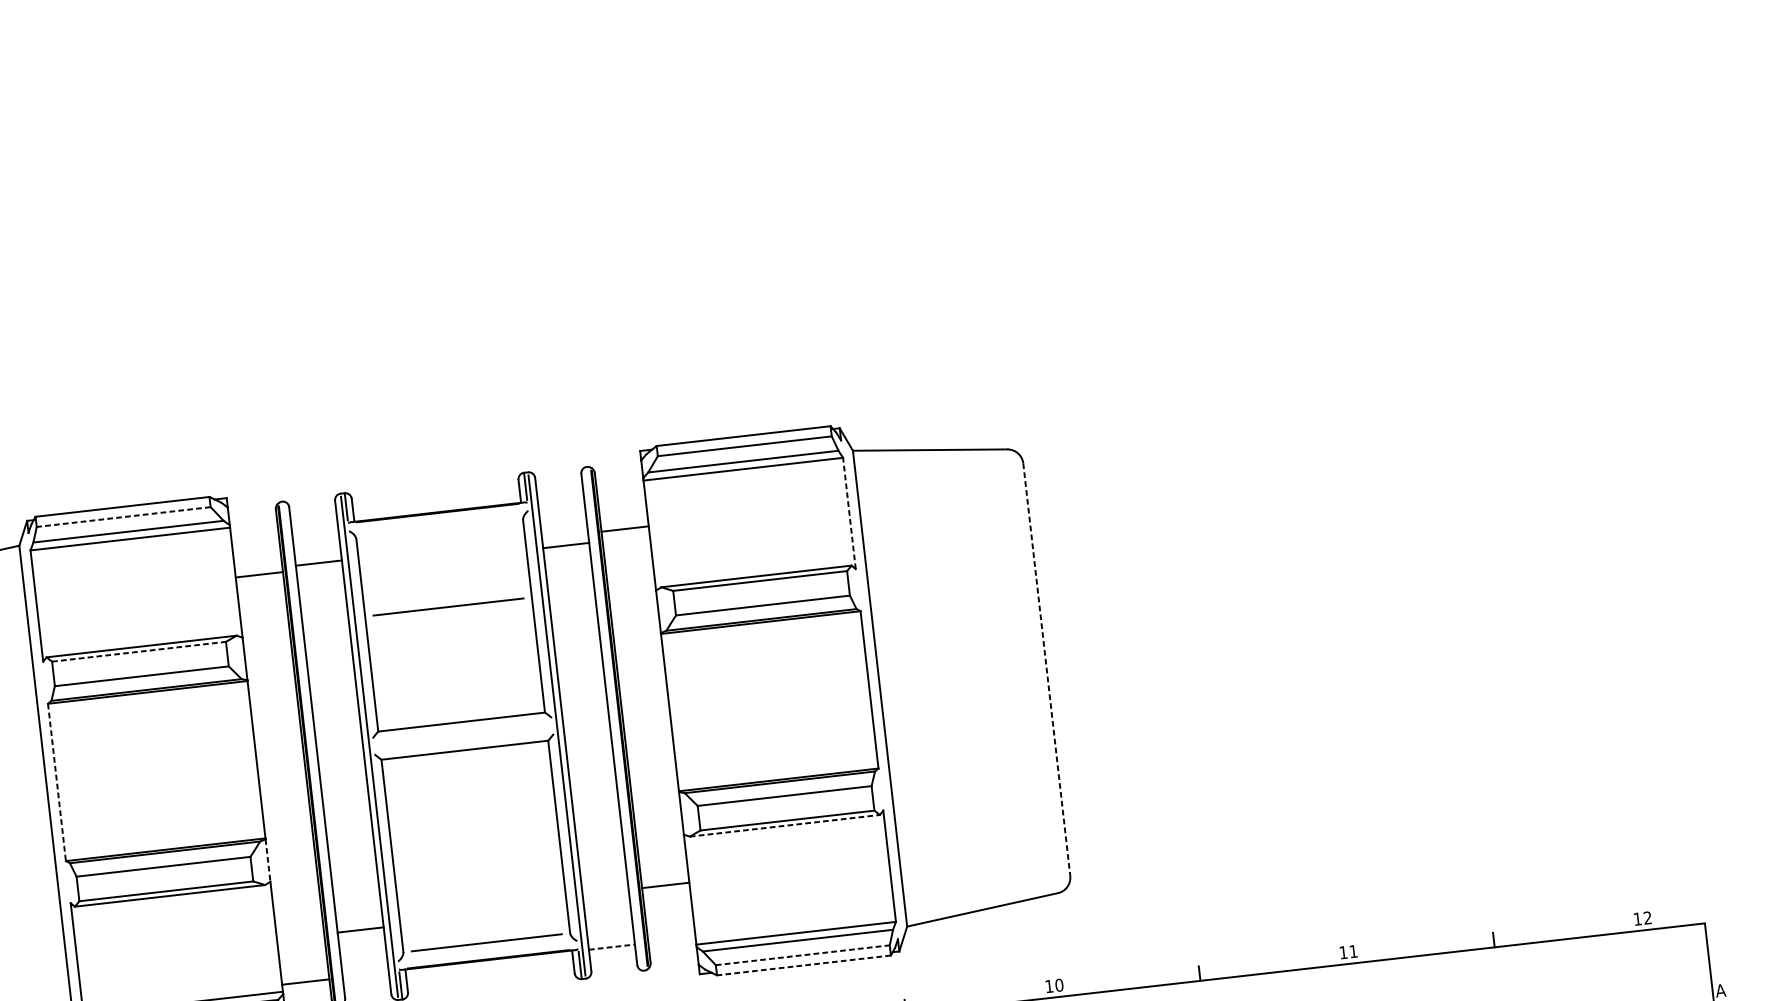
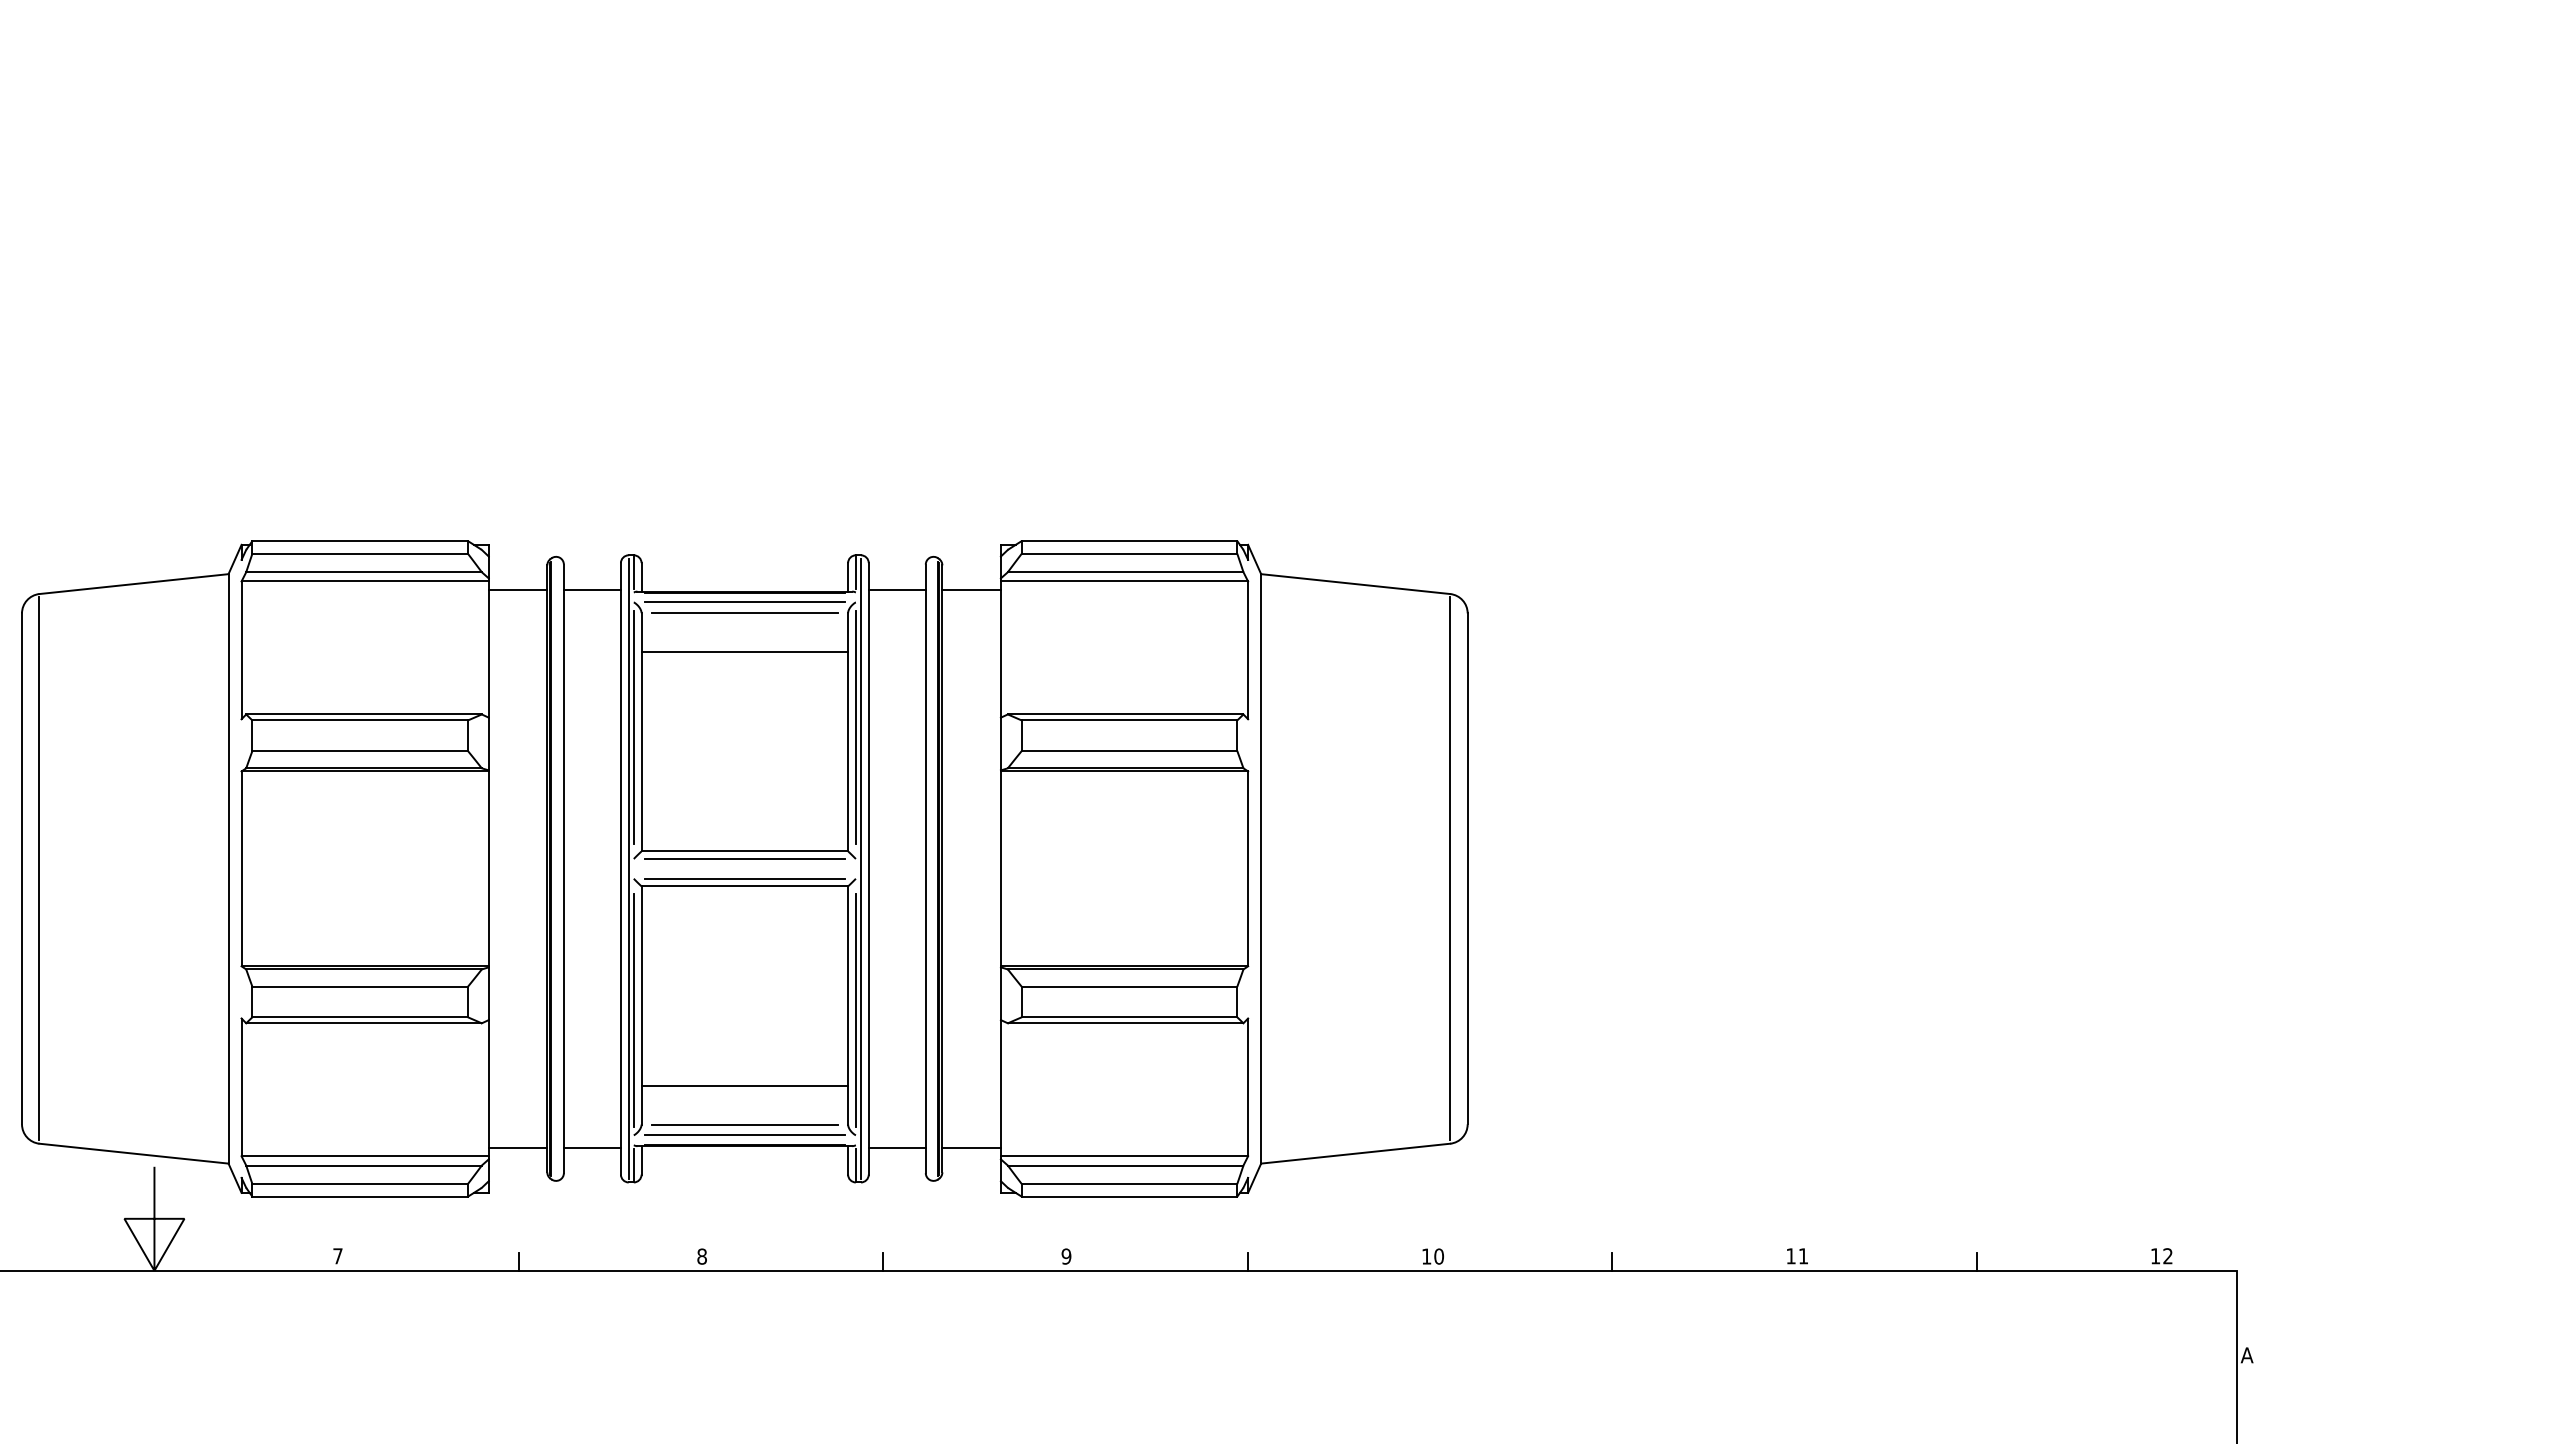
line: (849, 513) -> (1248, 650), dashed -> solid
line: (123, 516) -> (360, 553), dashed -> solid
line: (438, 521) -> (744, 602), added
line: (625, 529) -> (971, 590), moved
line: (565, 545) -> (896, 590), moved
line: (442, 560) -> (744, 651), added
line: (318, 563) -> (591, 590), moved
line: (258, 575) -> (517, 590), moved
line: (448, 606) -> (744, 612), moved
line: (539, 611) -> (855, 726), added
line: (360, 631) -> (633, 726), added
line: (139, 651) -> (360, 720), dashed -> solid
line: (1032, 670) -> (1450, 868), added
line: (1046, 670) -> (1467, 869), dashed -> solid
line: (462, 728) -> (744, 859), added
line: (463, 743) -> (744, 878), added
line: (56, 782) -> (241, 869), dashed -> solid
line: (784, 825) -> (1125, 1023), dashed -> solid
line: (565, 840) -> (855, 1010), added
line: (386, 860) -> (633, 1010), added
line: (267, 861) -> (488, 994), dashed -> solid
line: (665, 885) -> (971, 1147), moved
line: (482, 911) -> (744, 1085), added
line: (359, 929) -> (591, 1147), moved
line: (612, 947) -> (897, 1147), dashed -> solid
line: (487, 951) -> (744, 1135), added
line: (802, 955) -> (1129, 1184), dashed -> solid
line: (803, 965) -> (1129, 1196), dashed -> solid

